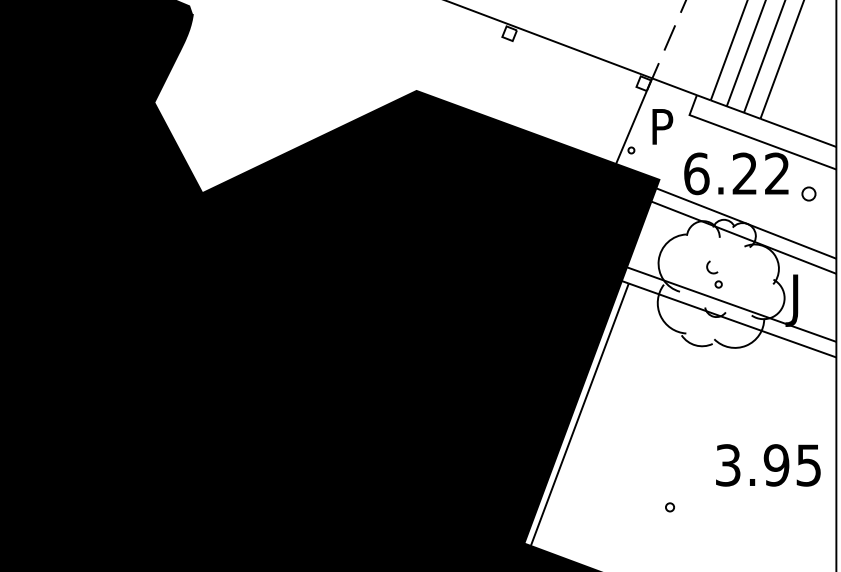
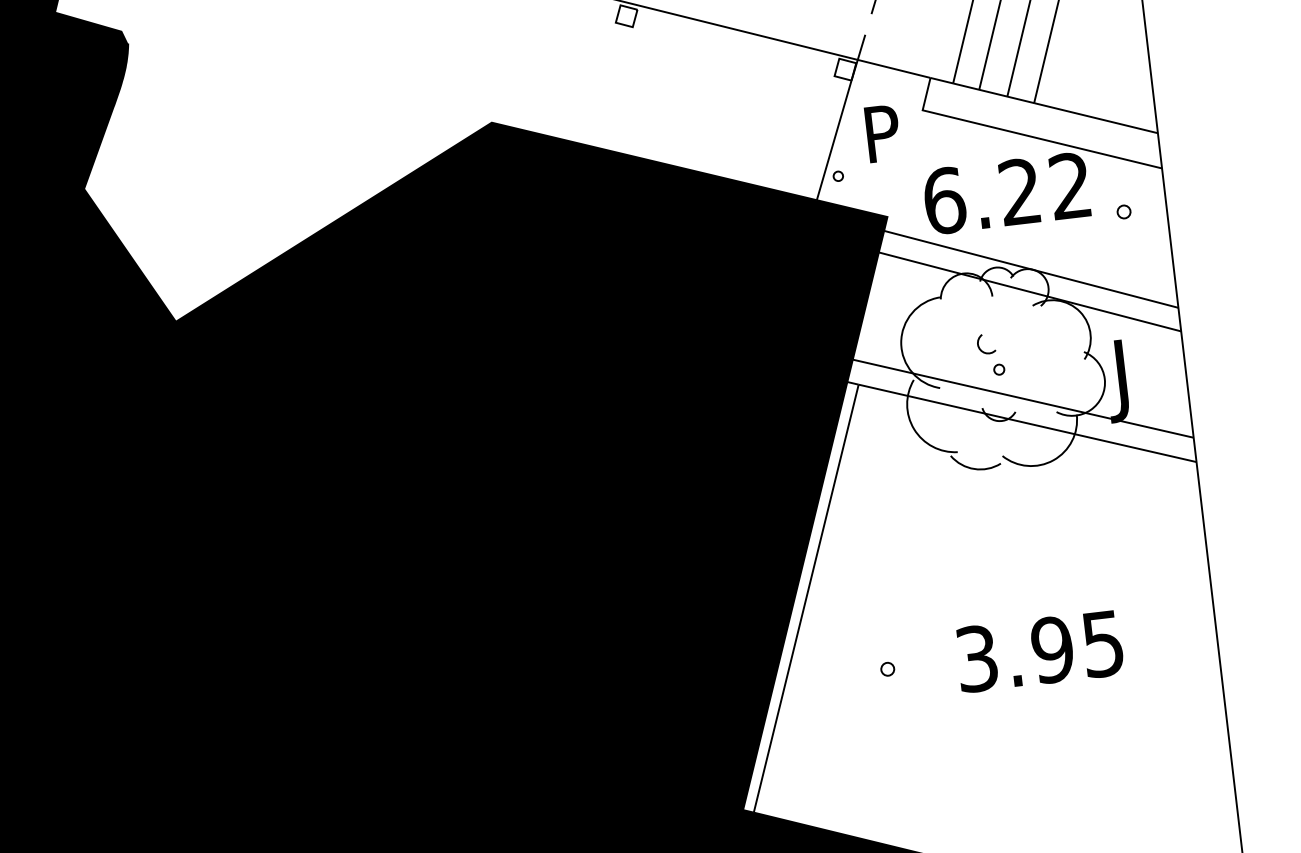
part: (809, 194) -> (1124, 212), size x0.62
text: (768, 465) -> (1040, 651), moved
part: (669, 507) -> (886, 669), moved

